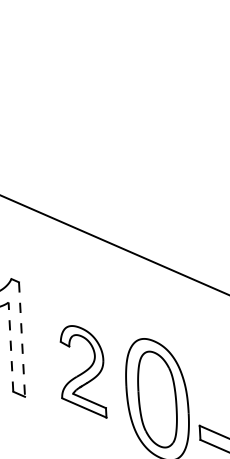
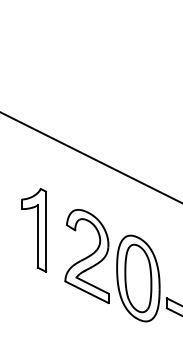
line: (21, 340) -> (45, 232), dashed -> solid
line: (10, 347) -> (37, 236), dashed -> solid
part: (81, 372) -> (86, 256), size x1.43

